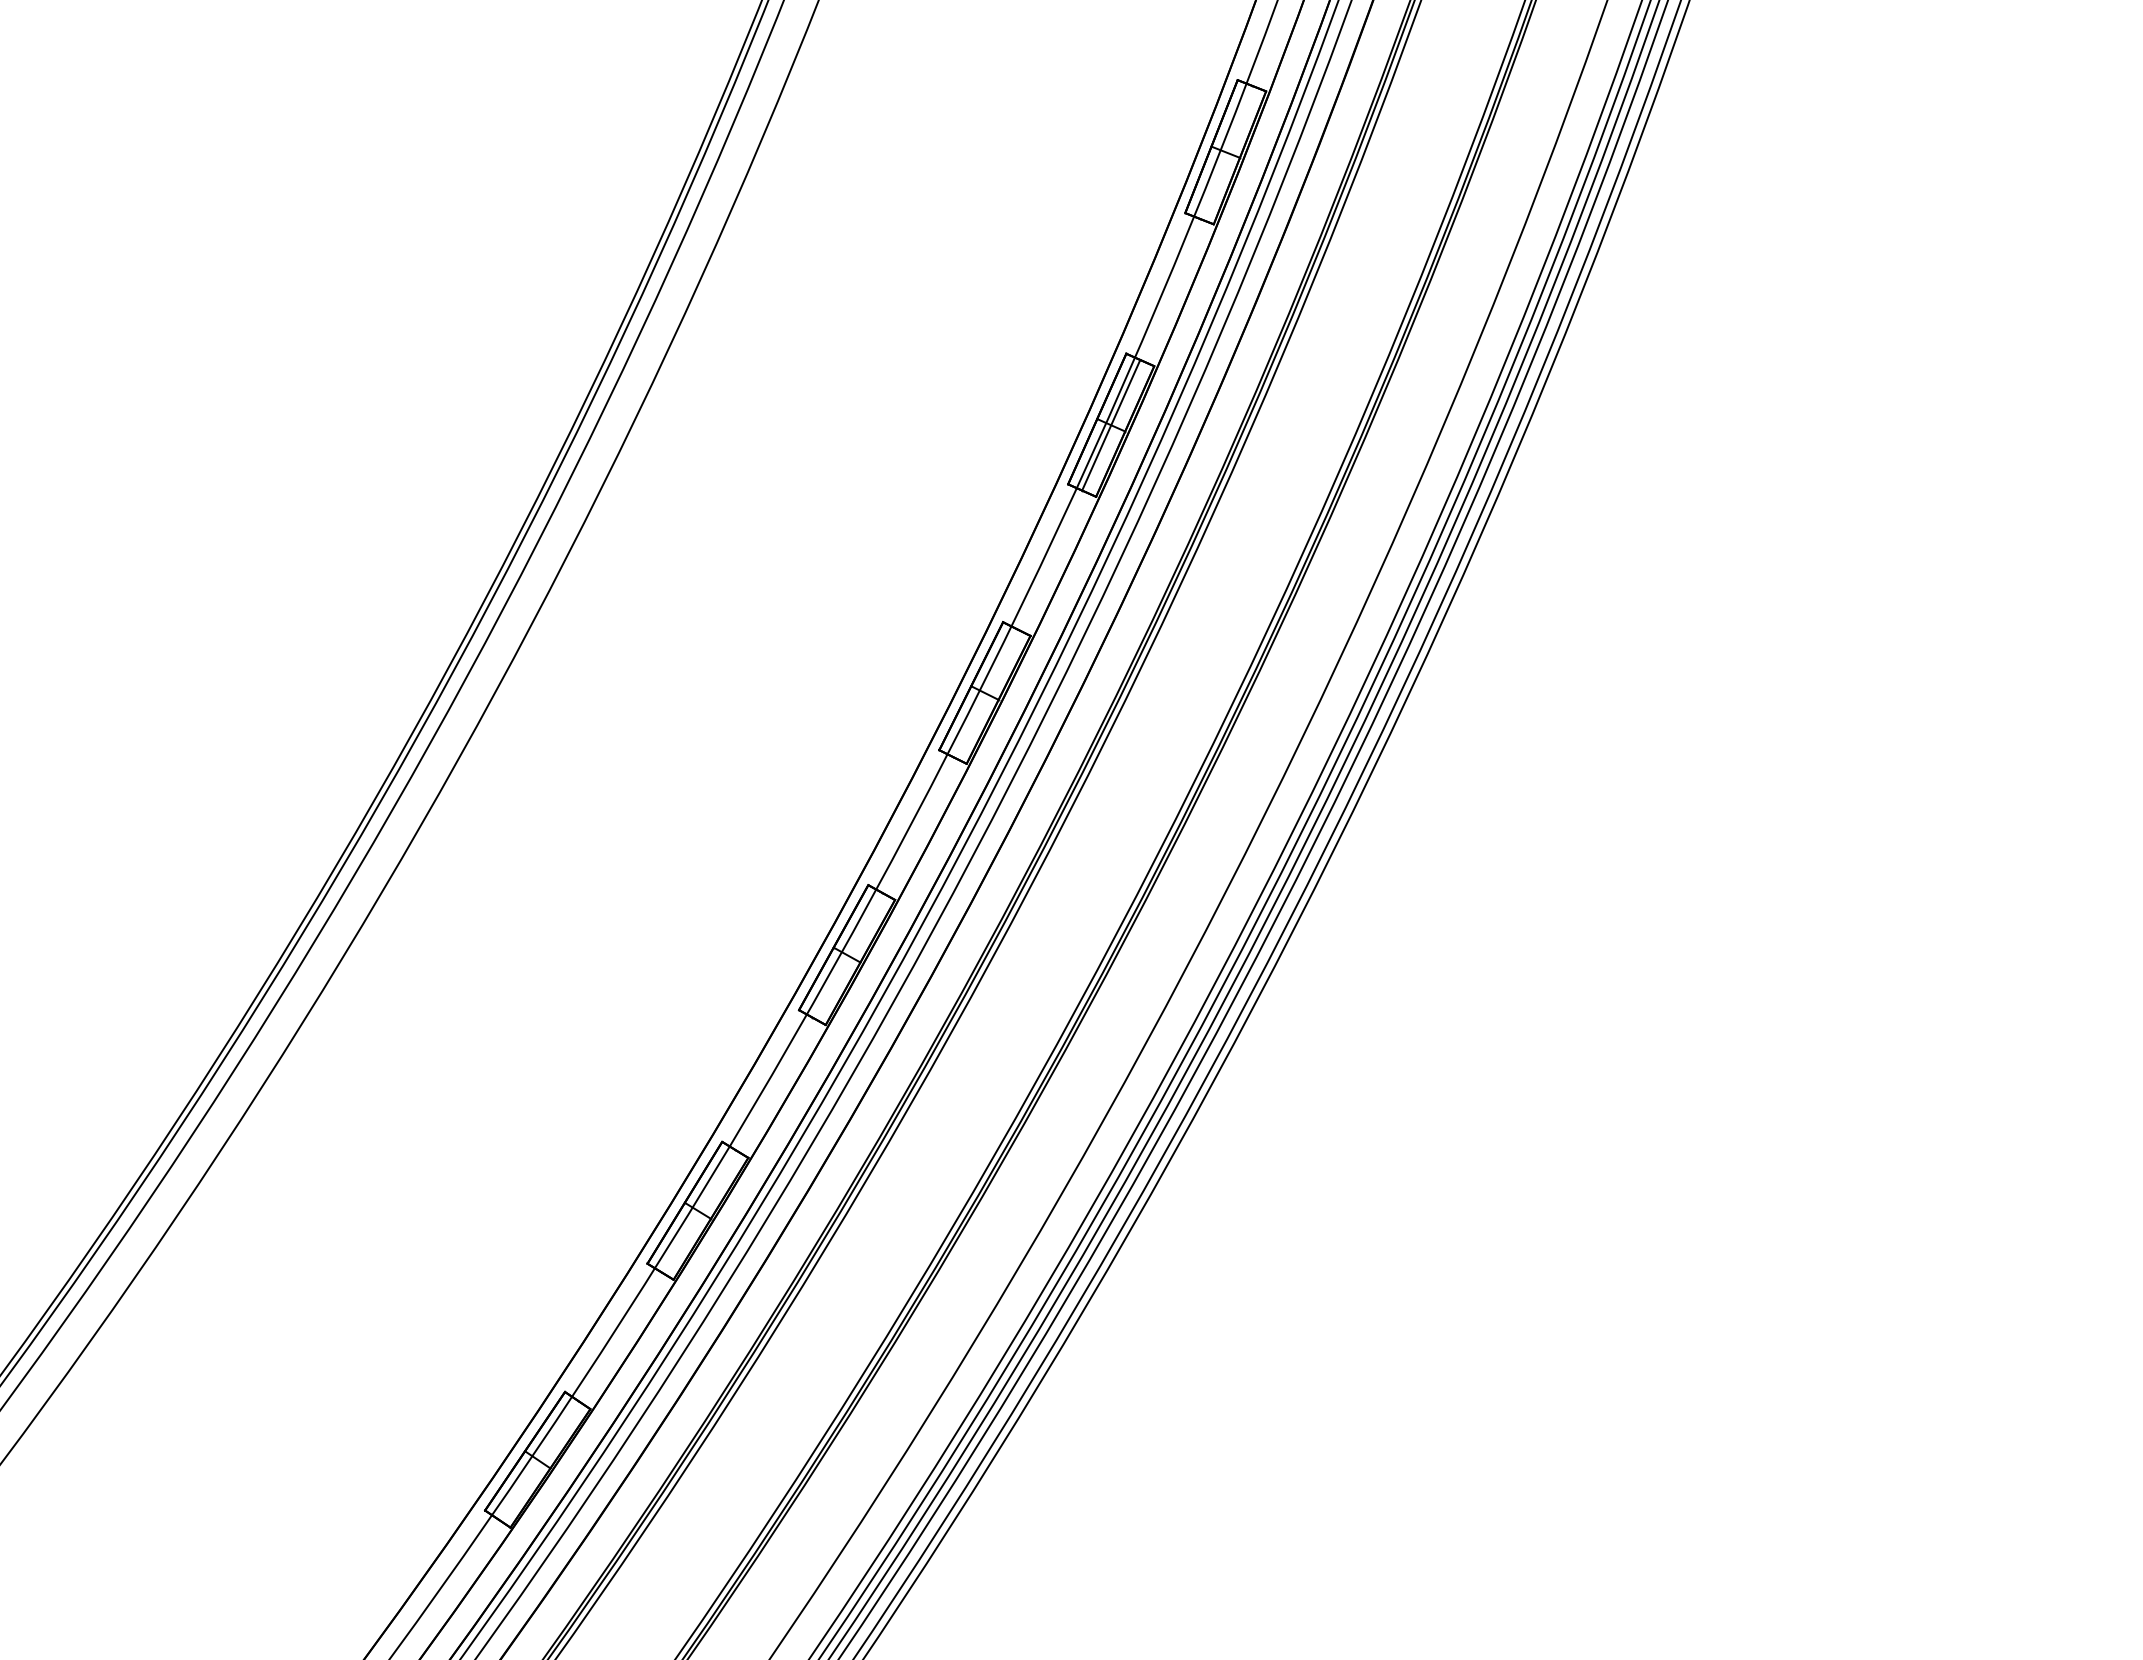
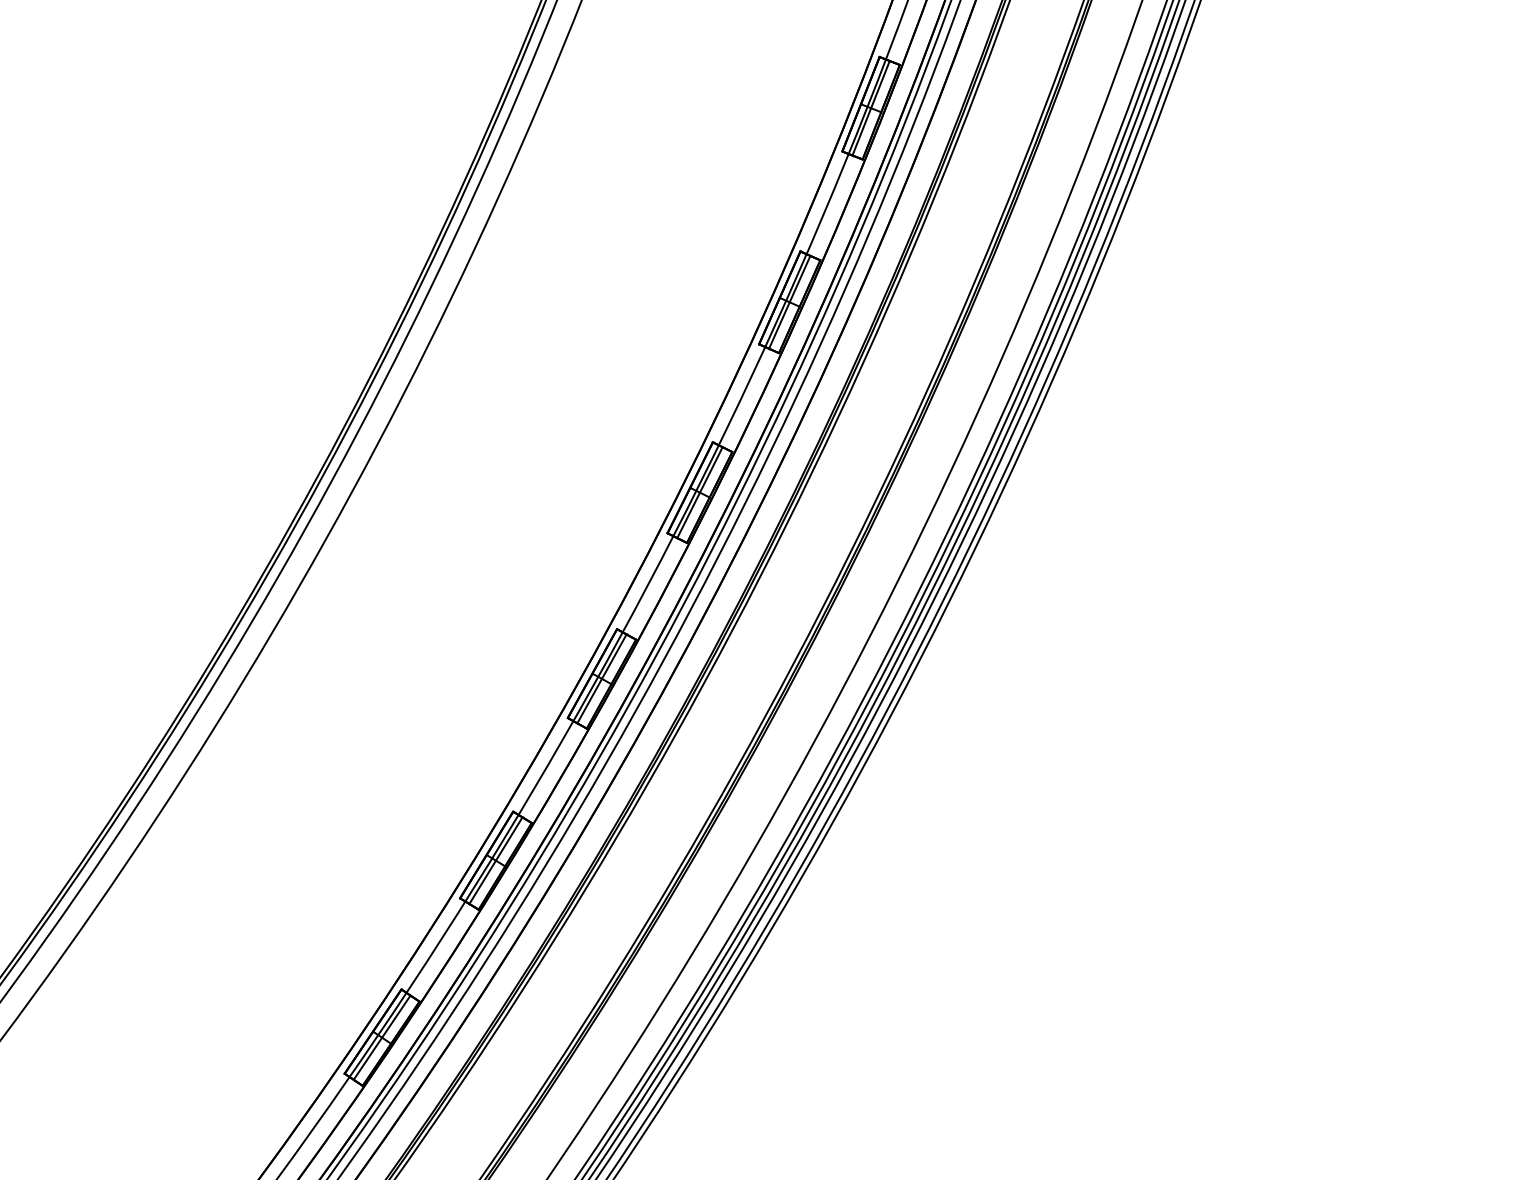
line: (1225, 151) -> (870, 107), added
line: (984, 693) -> (699, 492), added
line: (846, 954) -> (601, 678), added
line: (697, 1210) -> (495, 860), added
line: (537, 1459) -> (381, 1037), added

